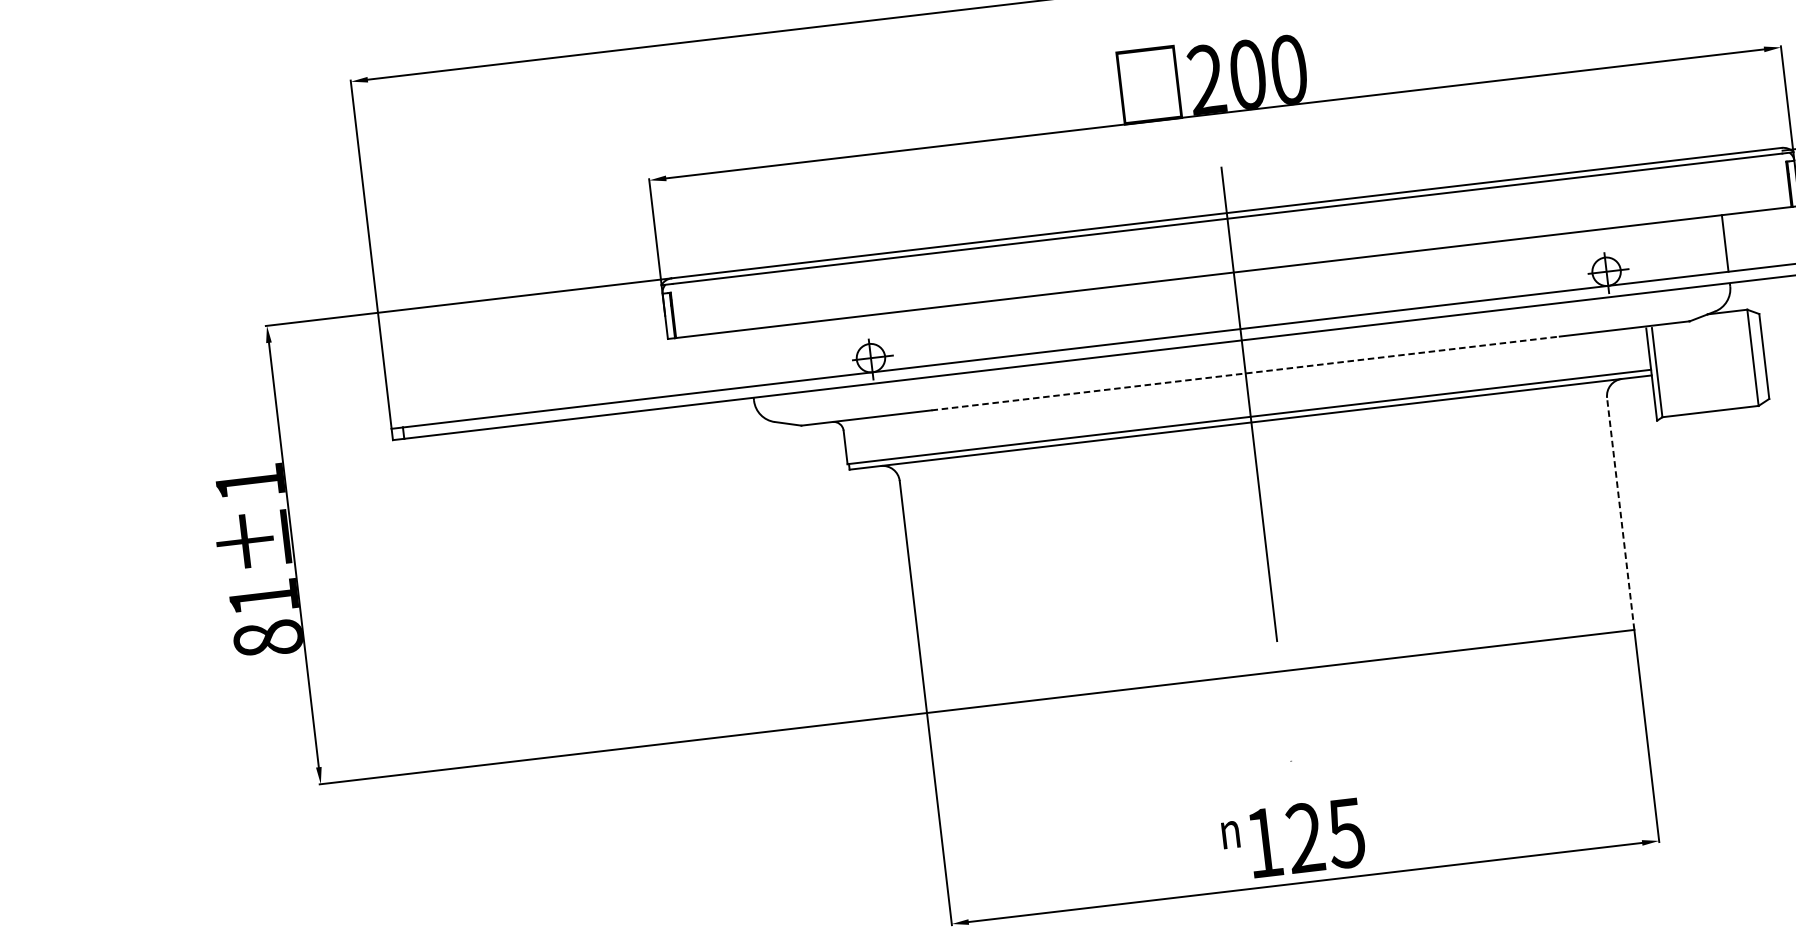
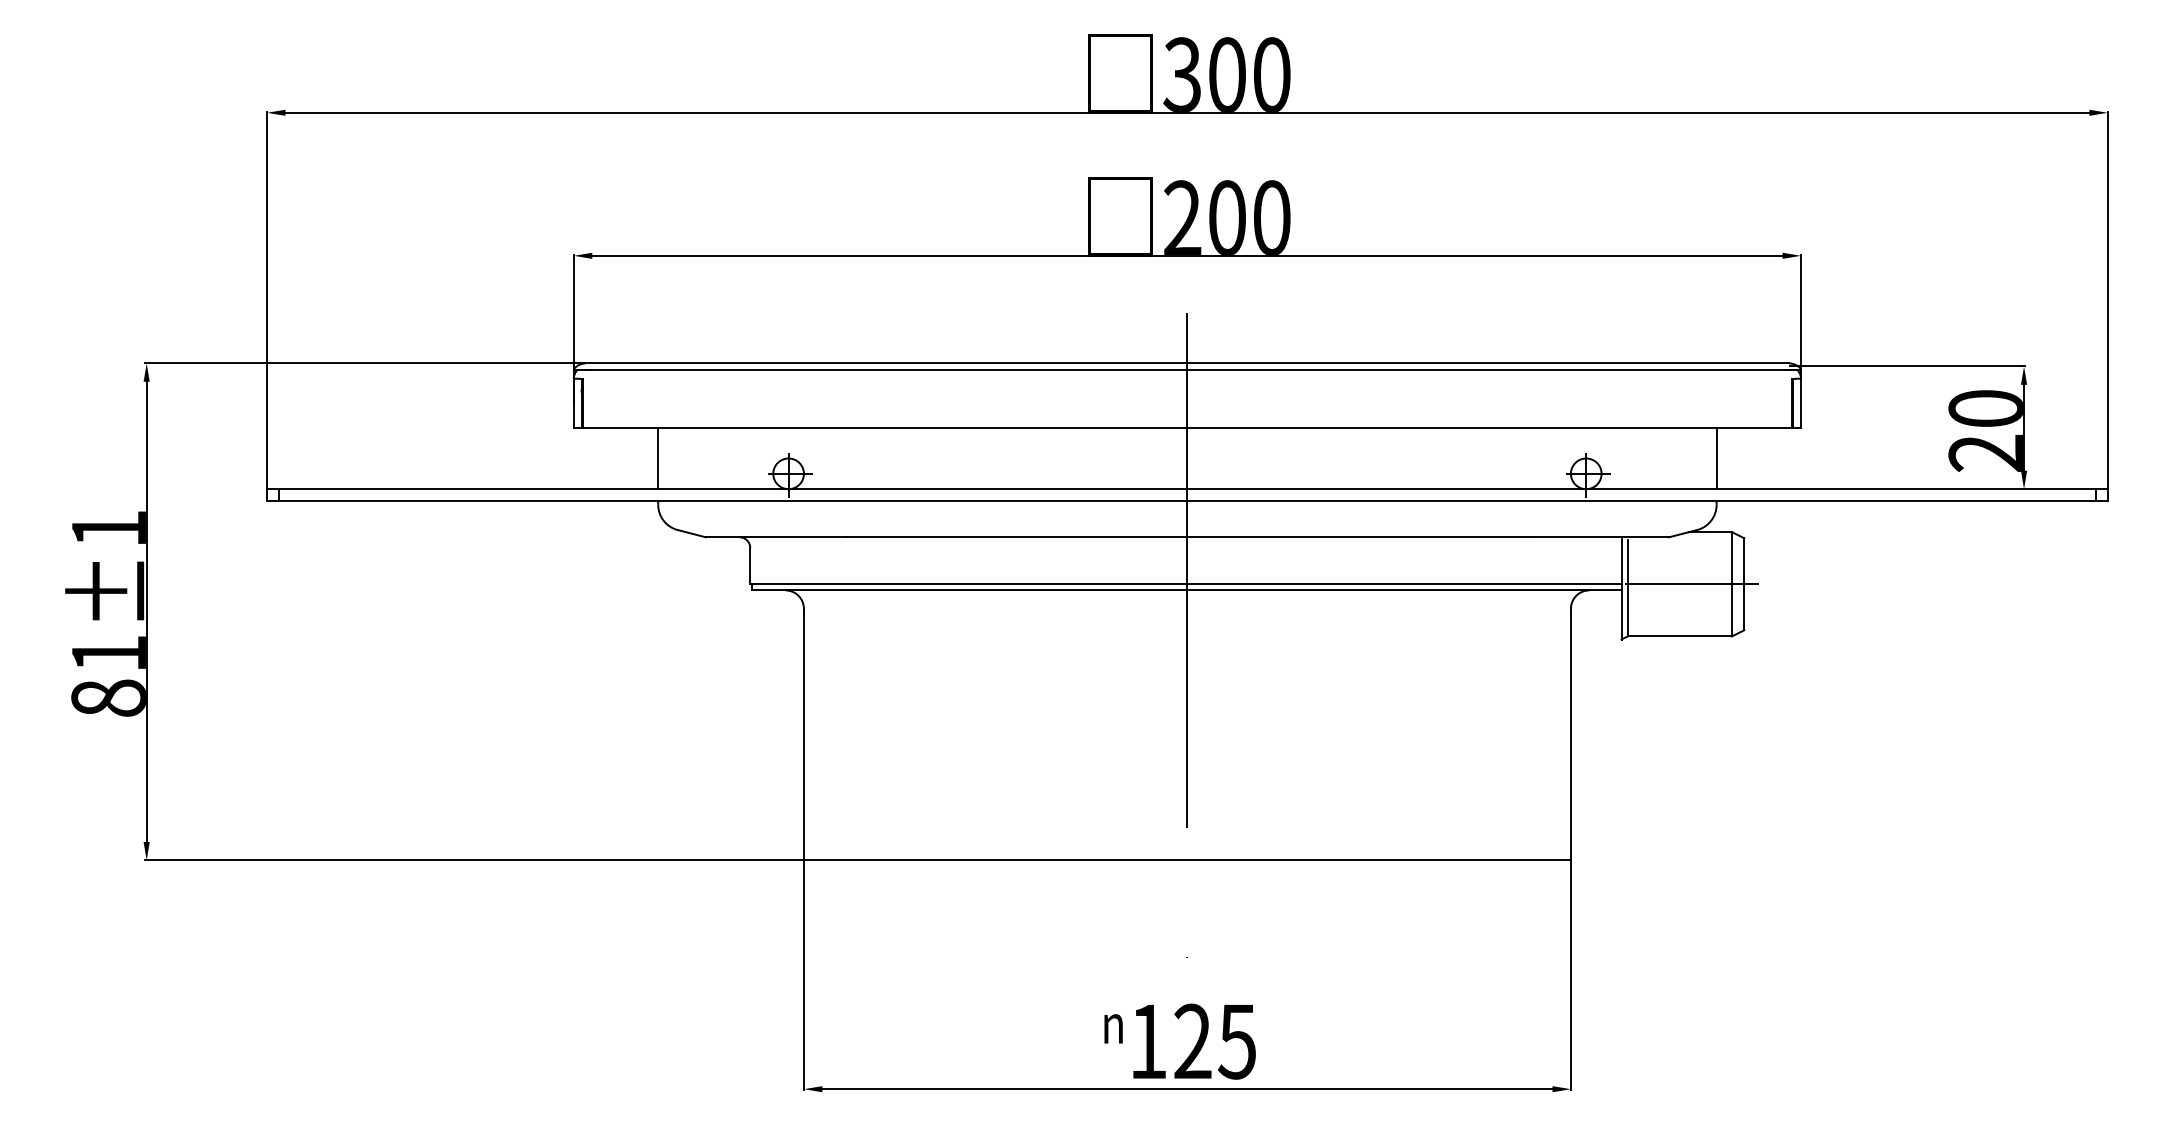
line: (749, 358) -> (658, 458), added
line: (1715, 362) -> (1691, 584), added
line: (1245, 373) -> (1187, 537), dashed -> solid
line: (1620, 513) -> (1570, 734), dashed -> solid

